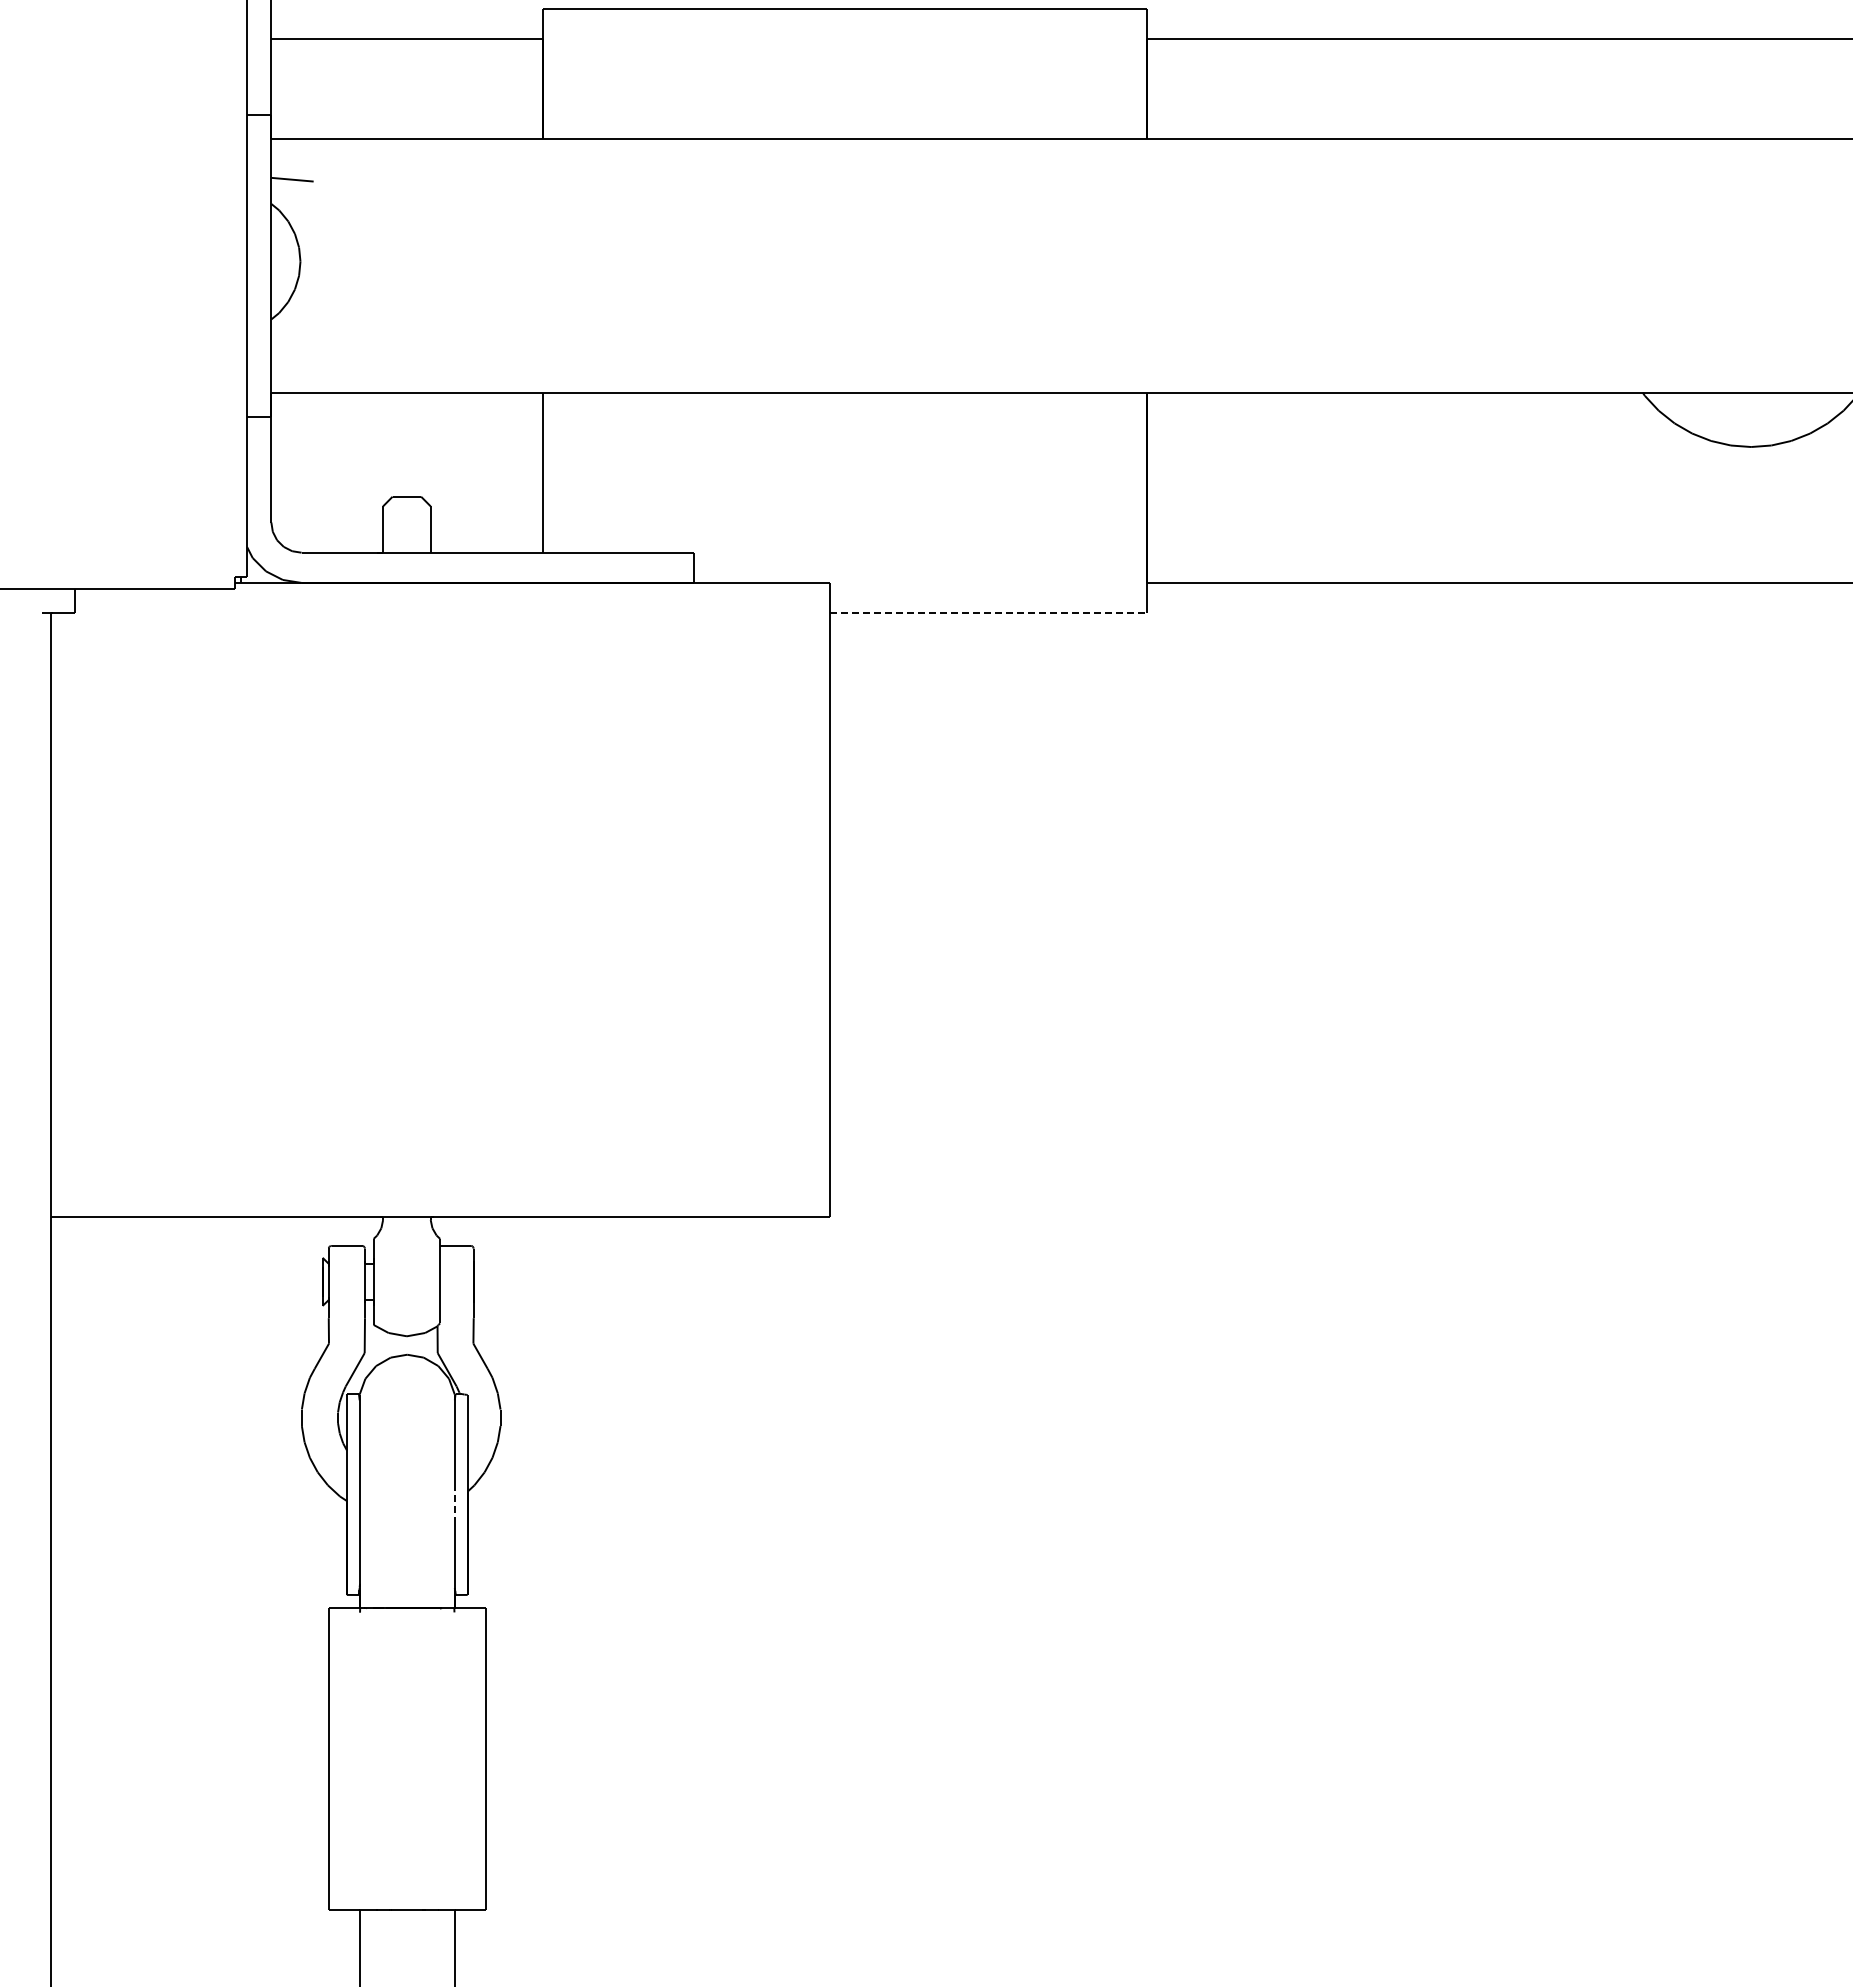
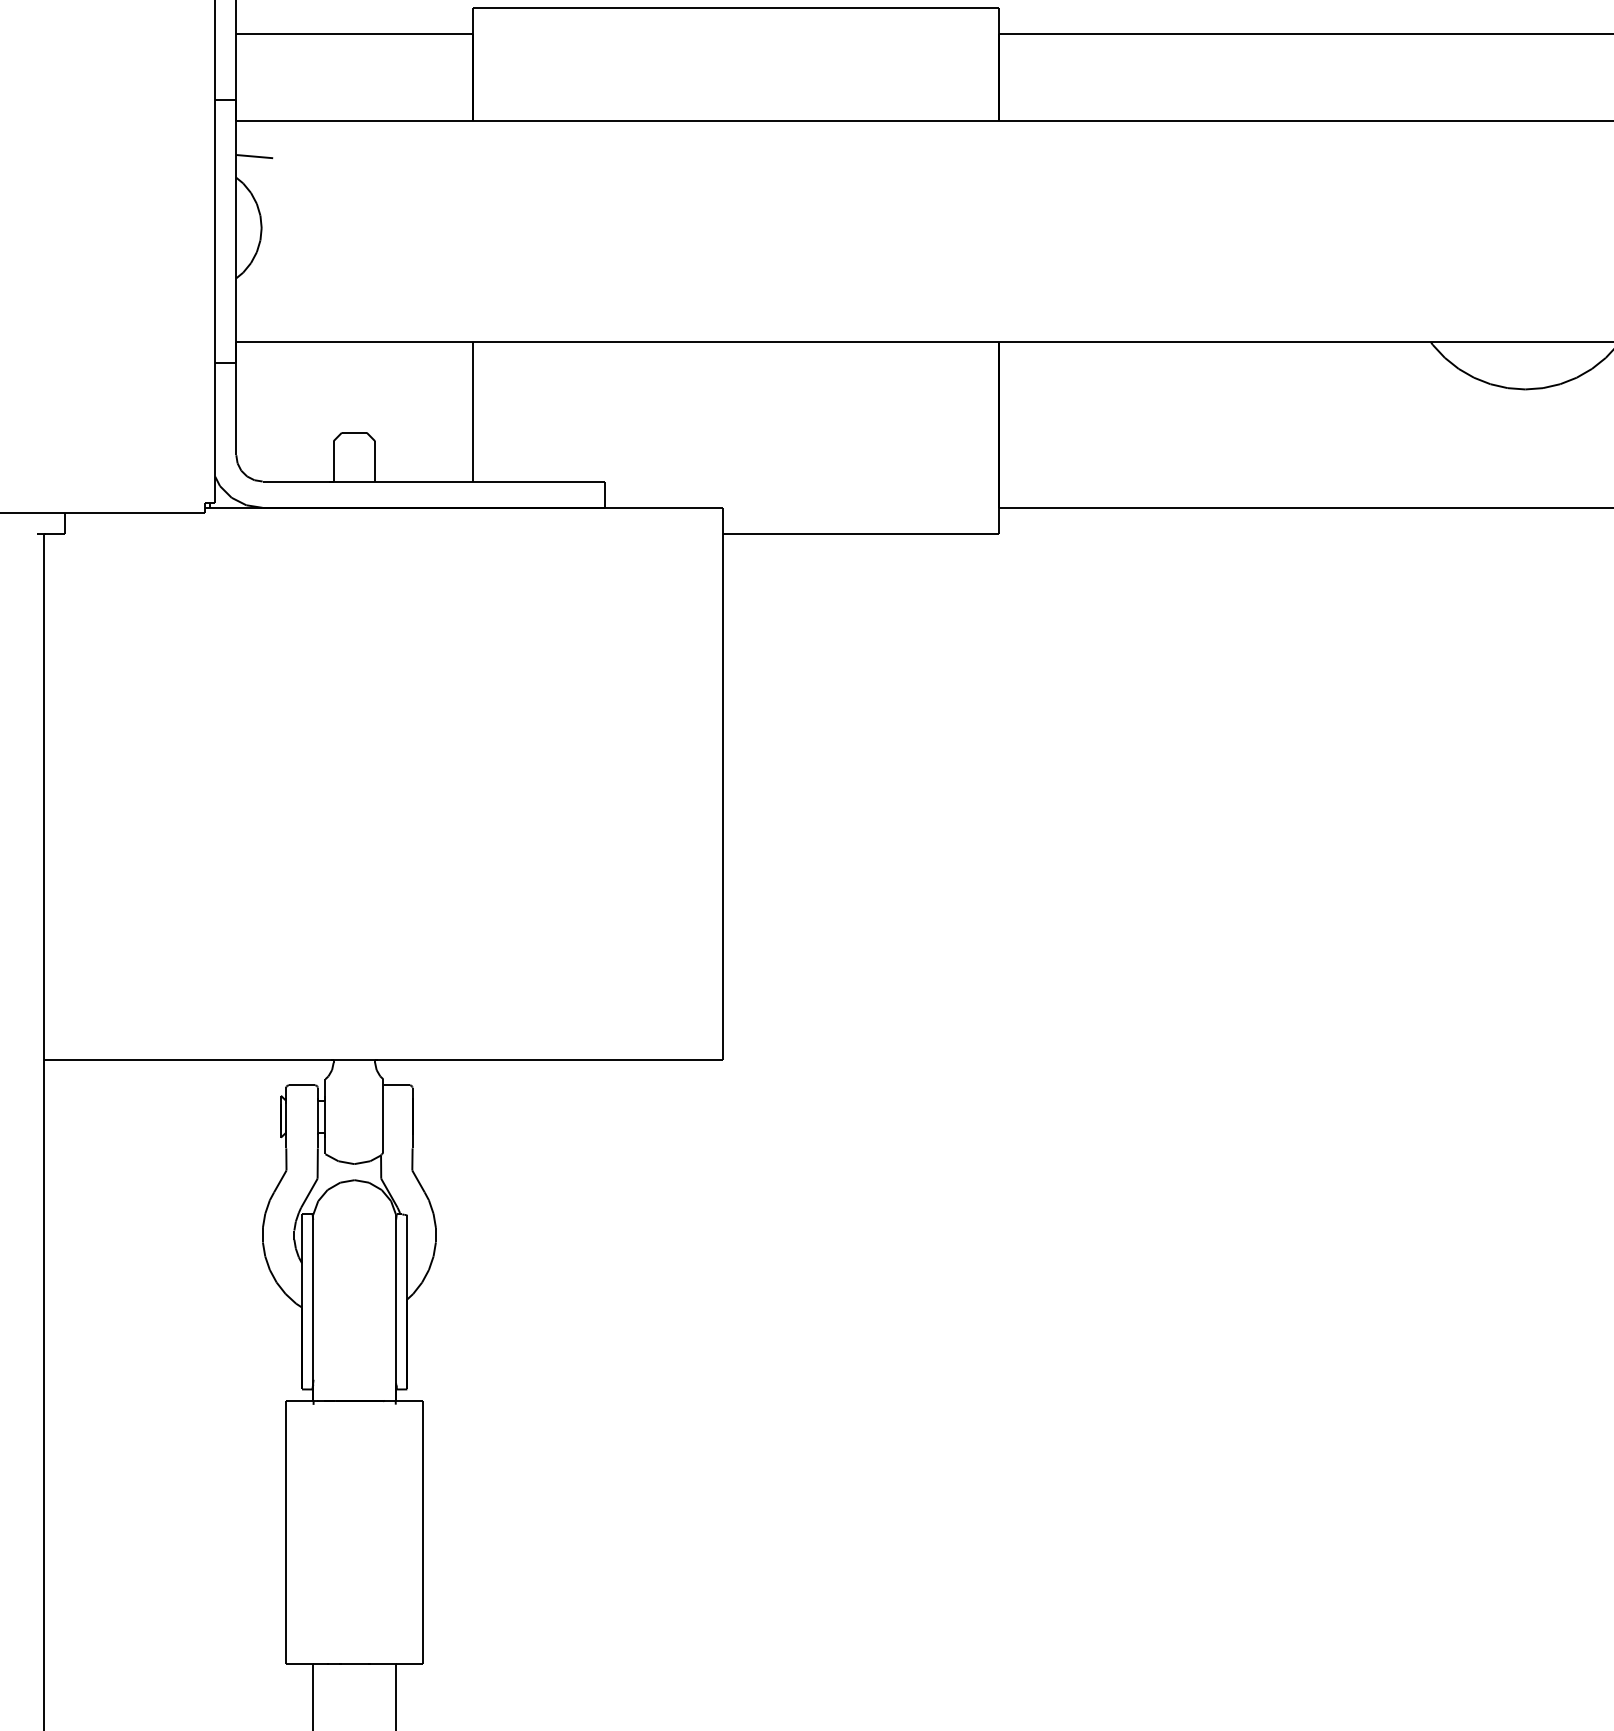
line: (988, 613) -> (861, 534), dashed -> solid
line: (454, 1505) -> (395, 1311), dashed -> solid

